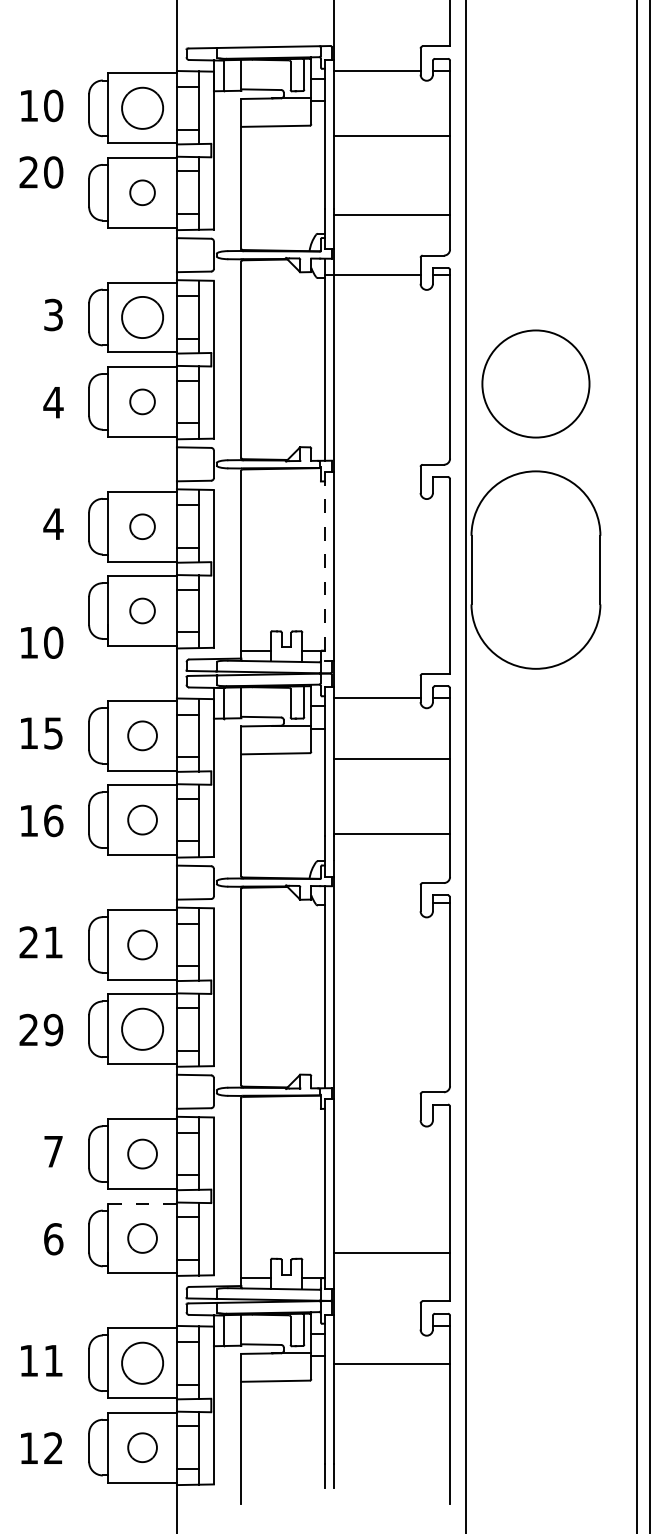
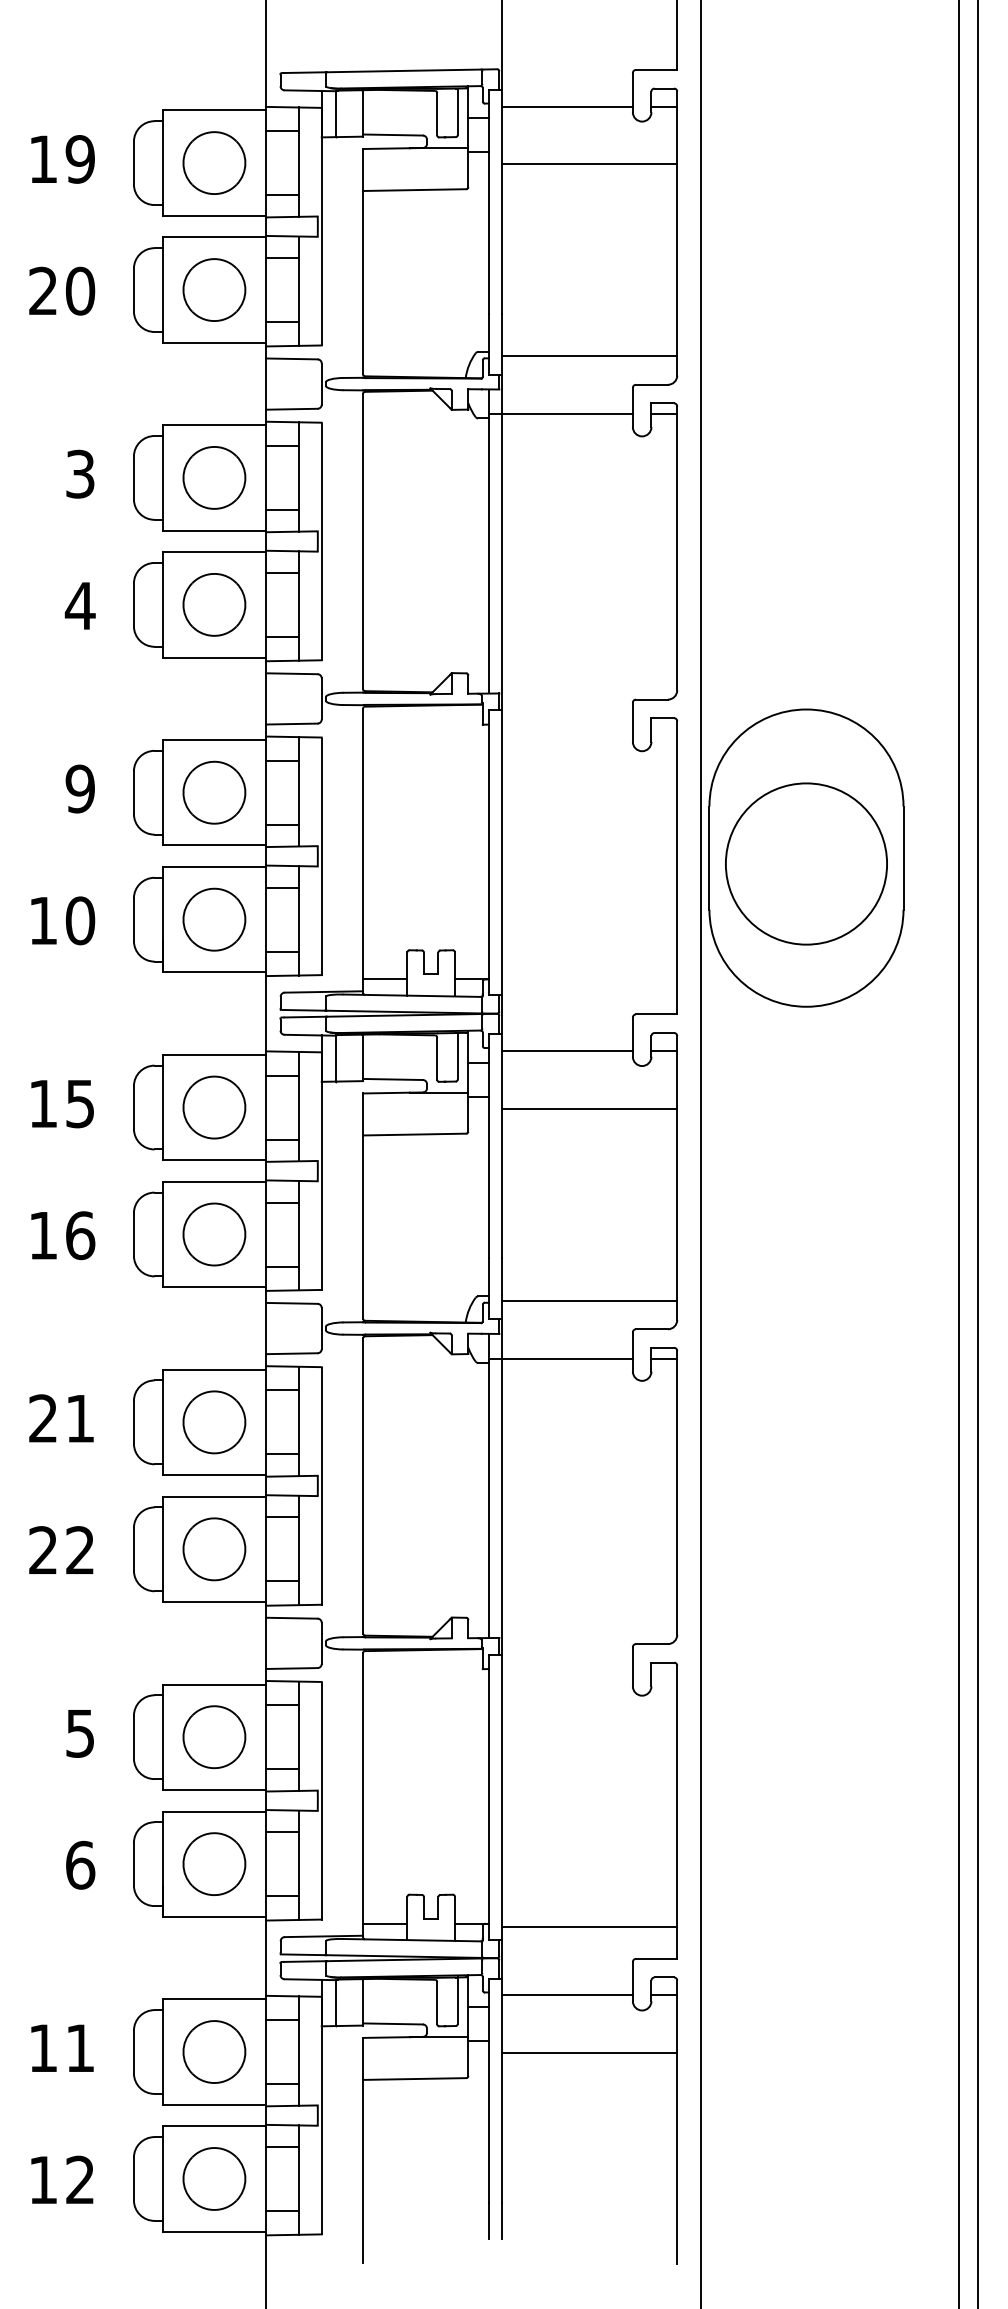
text: (53, 105) -> (80, 158), 10 -> 19
line: (391, 136) -> (589, 164), moved
text: (41, 172) -> (62, 291), moved
part: (142, 192) -> (214, 289), size x1.67
line: (391, 214) -> (589, 355), moved
circle: (535, 383) -> (805, 863), moved
part: (142, 401) -> (214, 604), size x1.67
text: (53, 524) -> (80, 789), 4 -> 9
part: (142, 526) -> (214, 792), size x1.67
line: (325, 566) -> (489, 852), dashed -> solid
part: (142, 610) -> (214, 918), size x1.67
text: (42, 642) -> (63, 920), moved
part: (142, 735) -> (214, 1107), size x1.43
line: (391, 759) -> (589, 1108), moved
part: (142, 819) -> (214, 1233), size x1.43
line: (391, 834) -> (589, 1301), moved
line: (372, 902) -> (560, 1358), added
part: (142, 944) -> (214, 1421), size x1.43
text: (53, 1030) -> (80, 1551), 29 -> 22
text: (53, 1151) -> (80, 1733), 7 -> 5
part: (142, 1153) -> (214, 1736), size x1.43
line: (143, 1203) -> (215, 1811), dashed -> solid
part: (142, 1238) -> (214, 1864), size x1.43
line: (391, 1253) -> (589, 1927), moved
line: (376, 1325) -> (566, 1995), added
part: (142, 1447) -> (214, 2178), size x1.43

